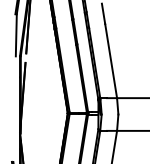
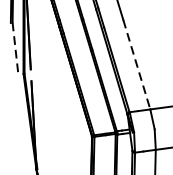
line: (16, 35) -> (15, 48), solid -> dashed
line: (111, 61) -> (137, 65), solid -> dashed

